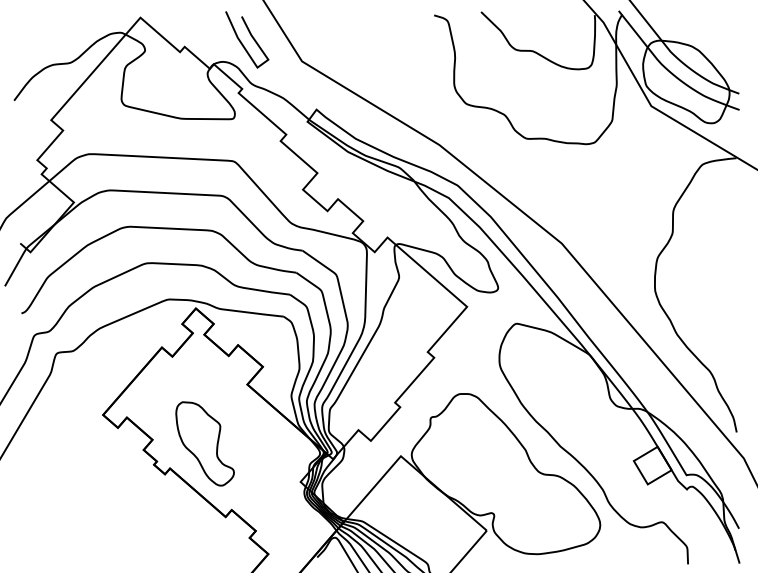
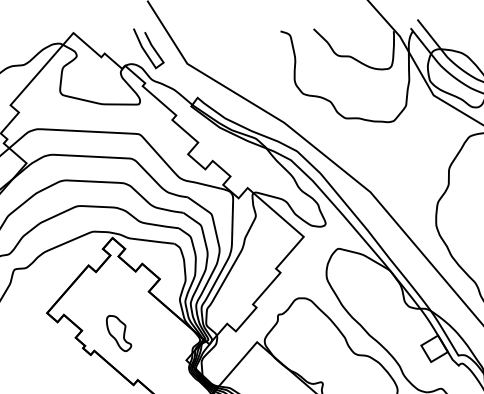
part: (204, 443) -> (118, 333), size x0.6

